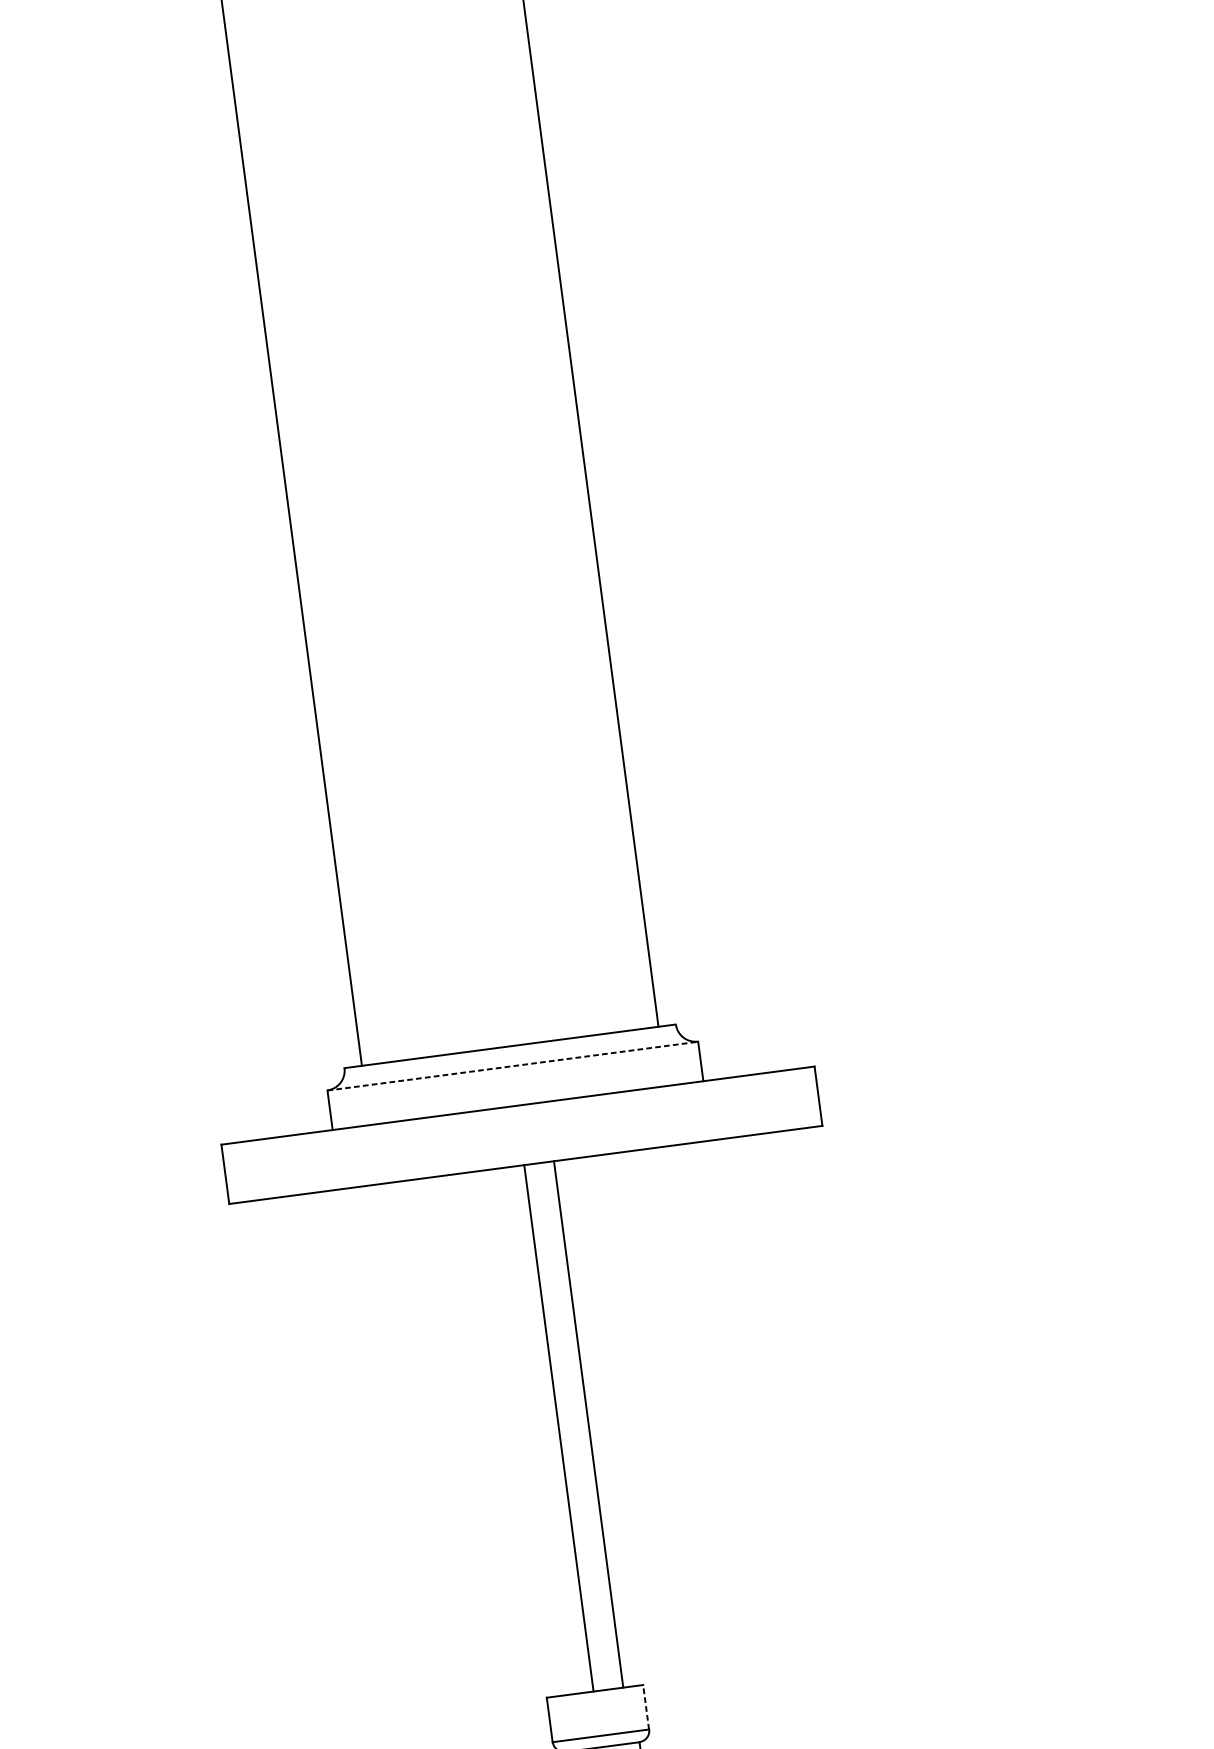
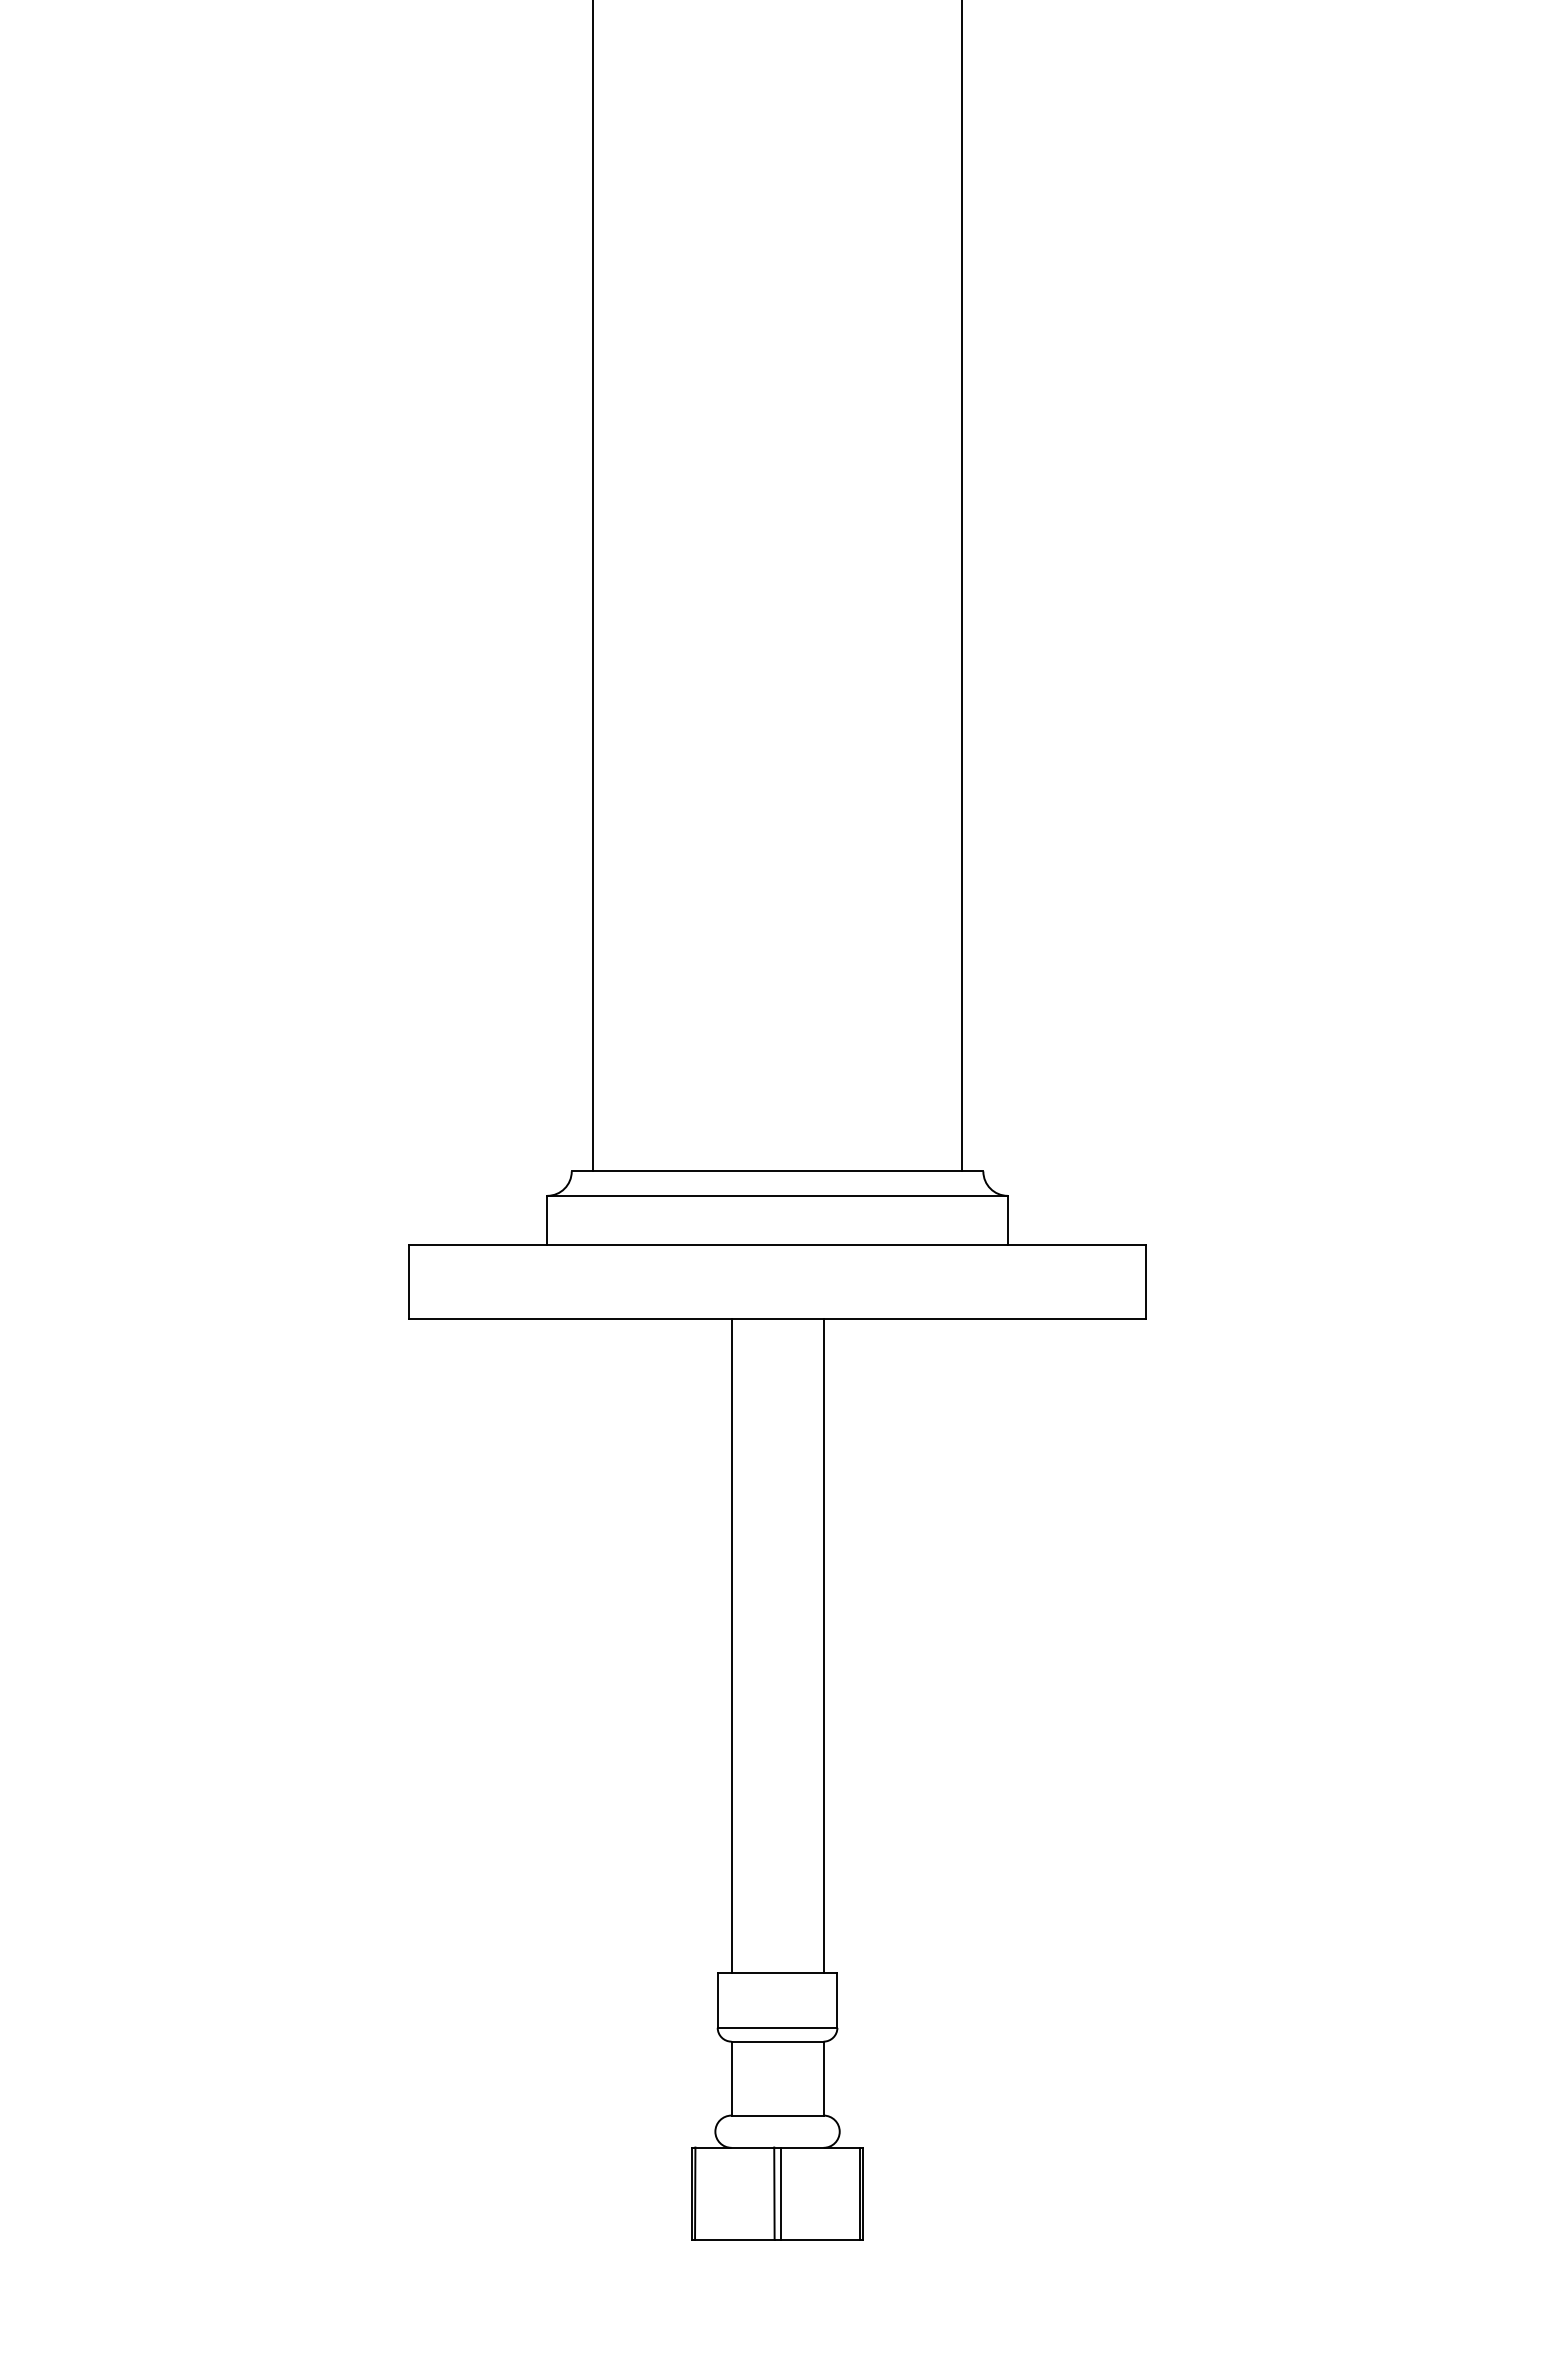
line: (513, 1066) -> (778, 1196), dashed -> solid
line: (588, 1424) -> (731, 1645), moved
line: (558, 1428) -> (823, 1645), moved
line: (646, 1707) -> (837, 2000), dashed -> solid

